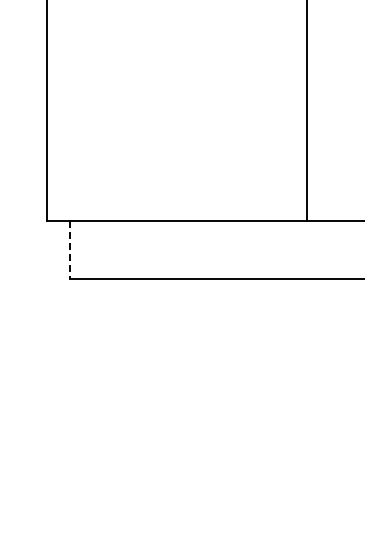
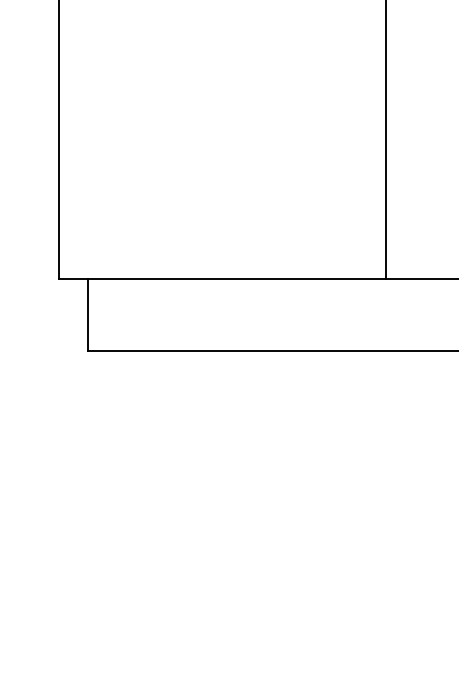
line: (70, 250) -> (88, 315), dashed -> solid

